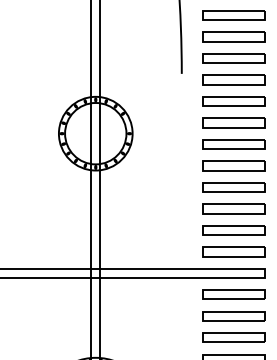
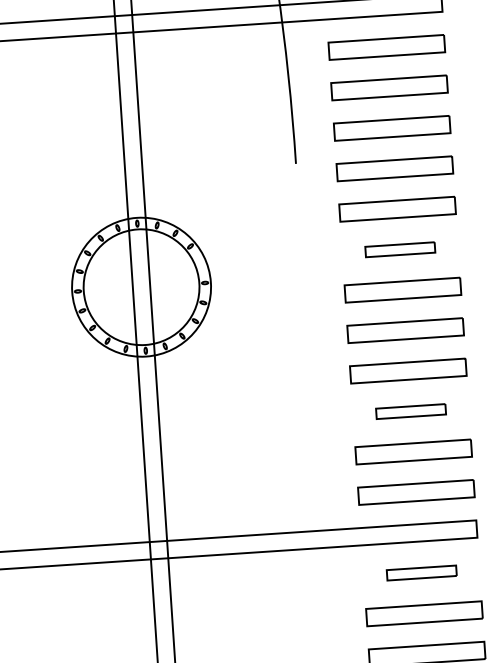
part: (233, 122) -> (399, 248), size x0.6
part: (233, 208) -> (410, 410), size x0.6
part: (233, 294) -> (420, 572), size x0.6

